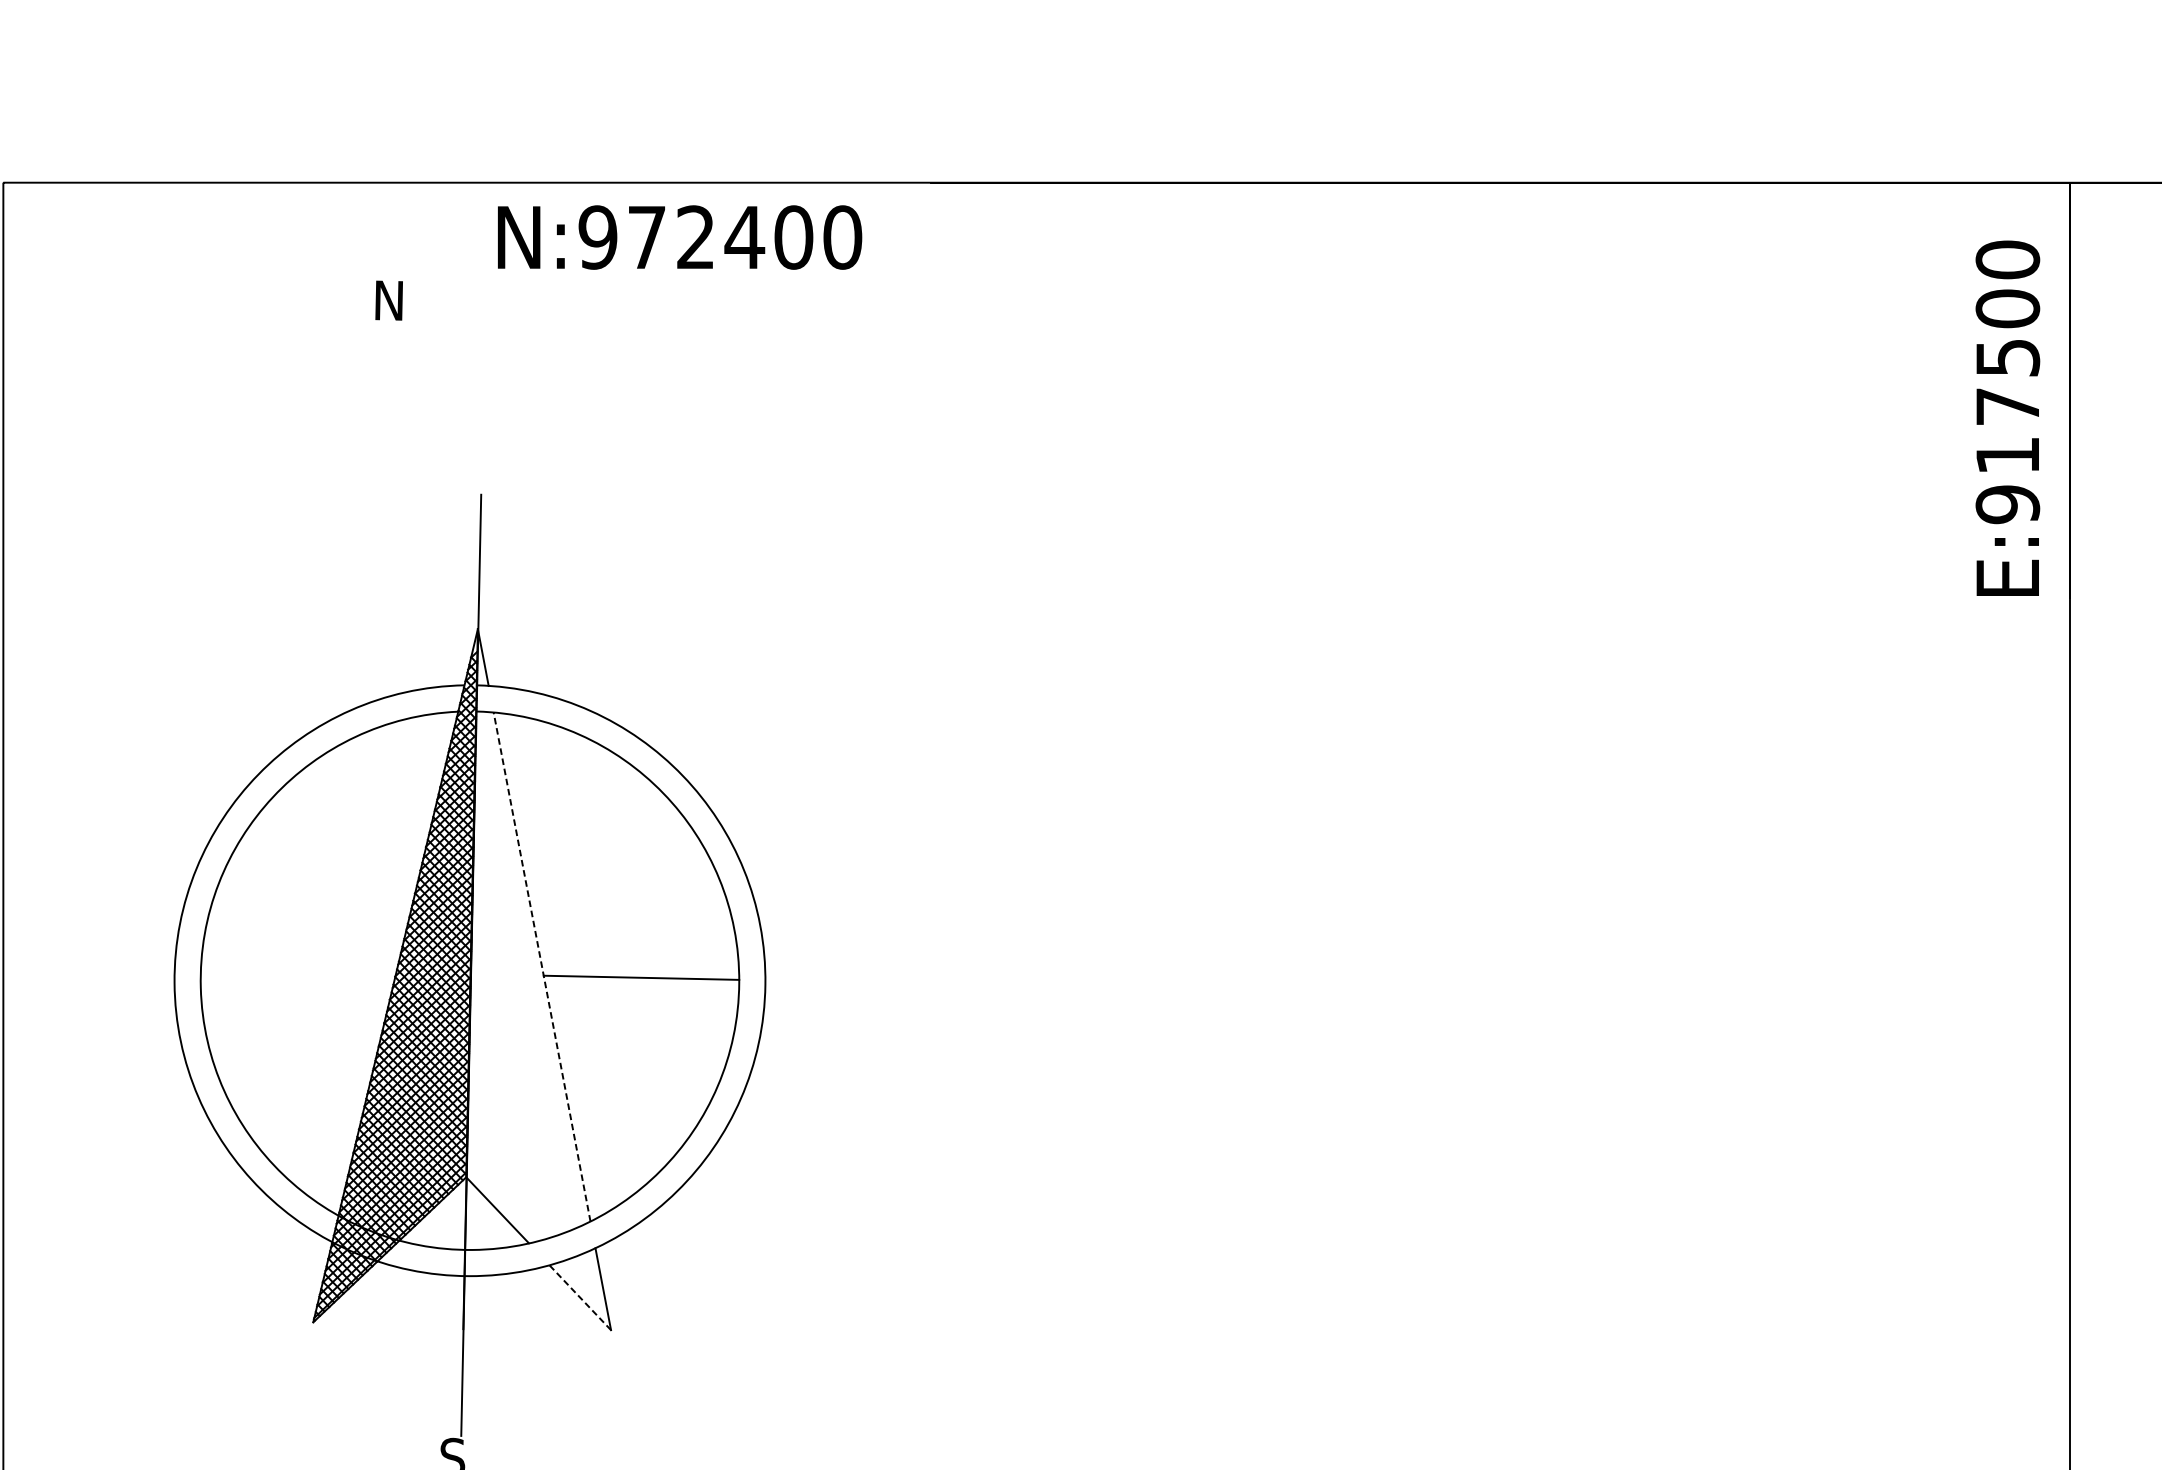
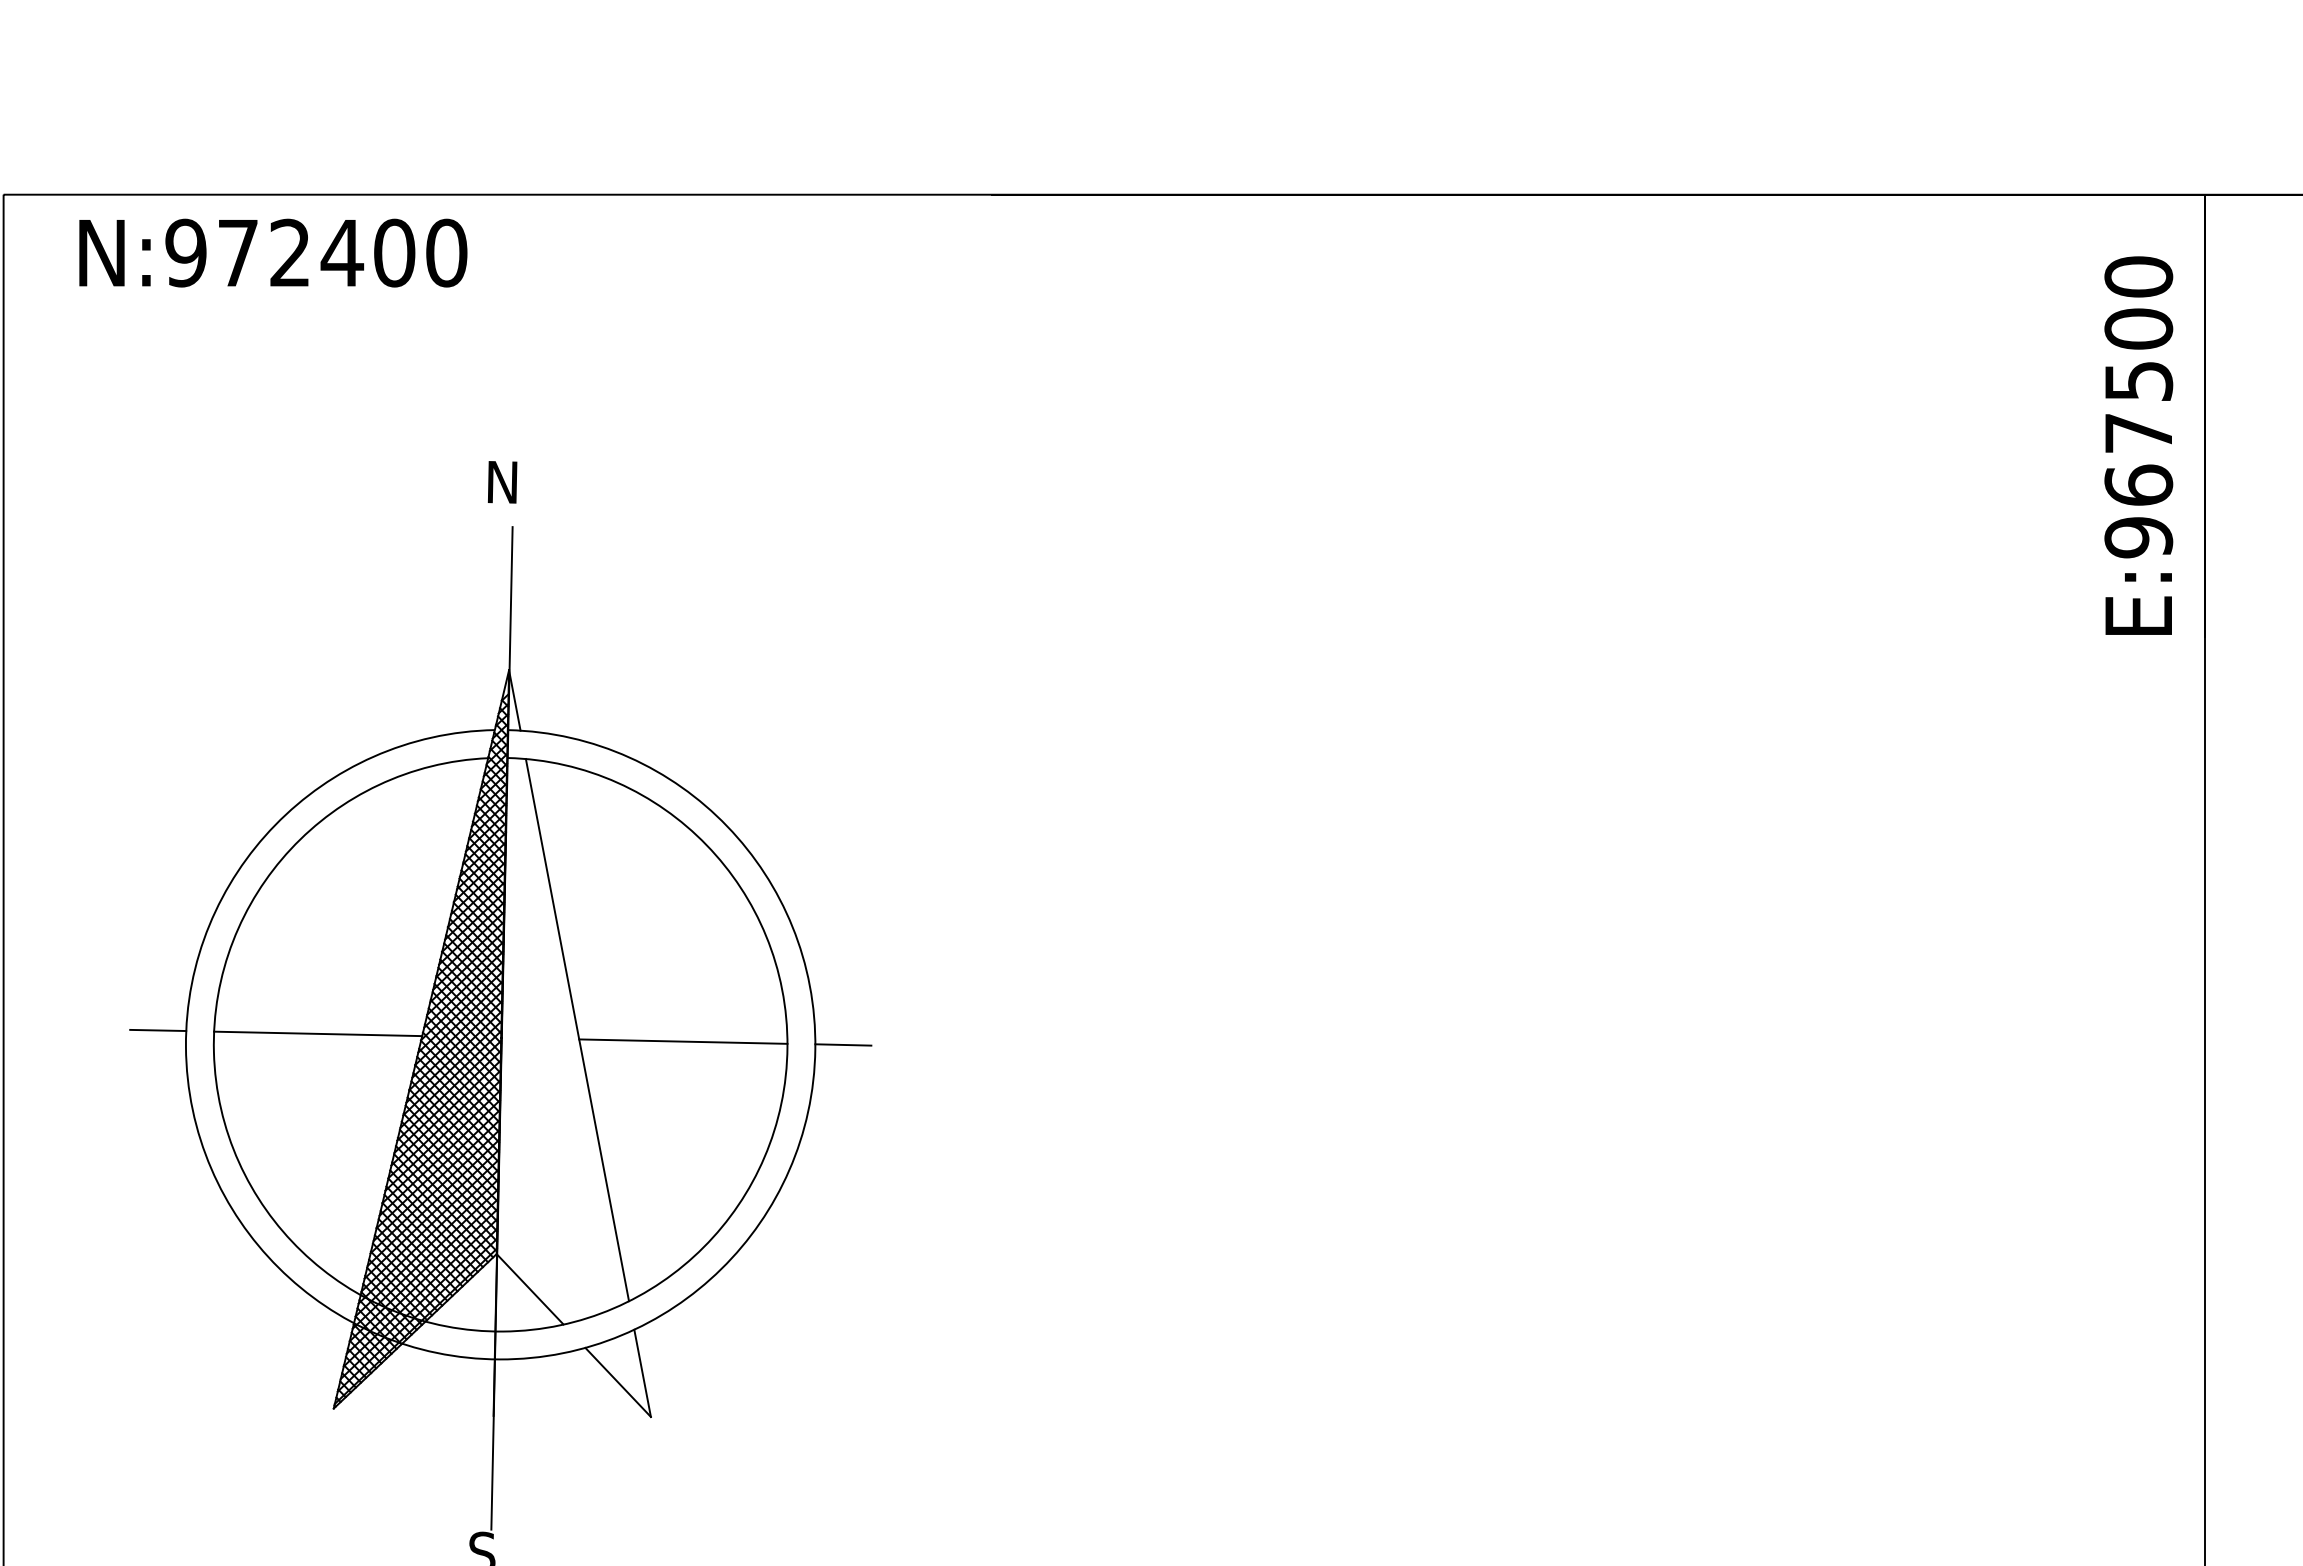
text: (680, 236) -> (273, 252), moved
text: (389, 300) -> (502, 482), moved
text: (2007, 454) -> (2138, 484), E:917500 -> E:967500
line: (148, 967) -> (158, 1030), added
line: (542, 967) -> (577, 1030), dashed -> solid
line: (298, 970) -> (318, 1033), added
line: (791, 980) -> (843, 1044), added
line: (580, 1297) -> (618, 1382), dashed -> solid

